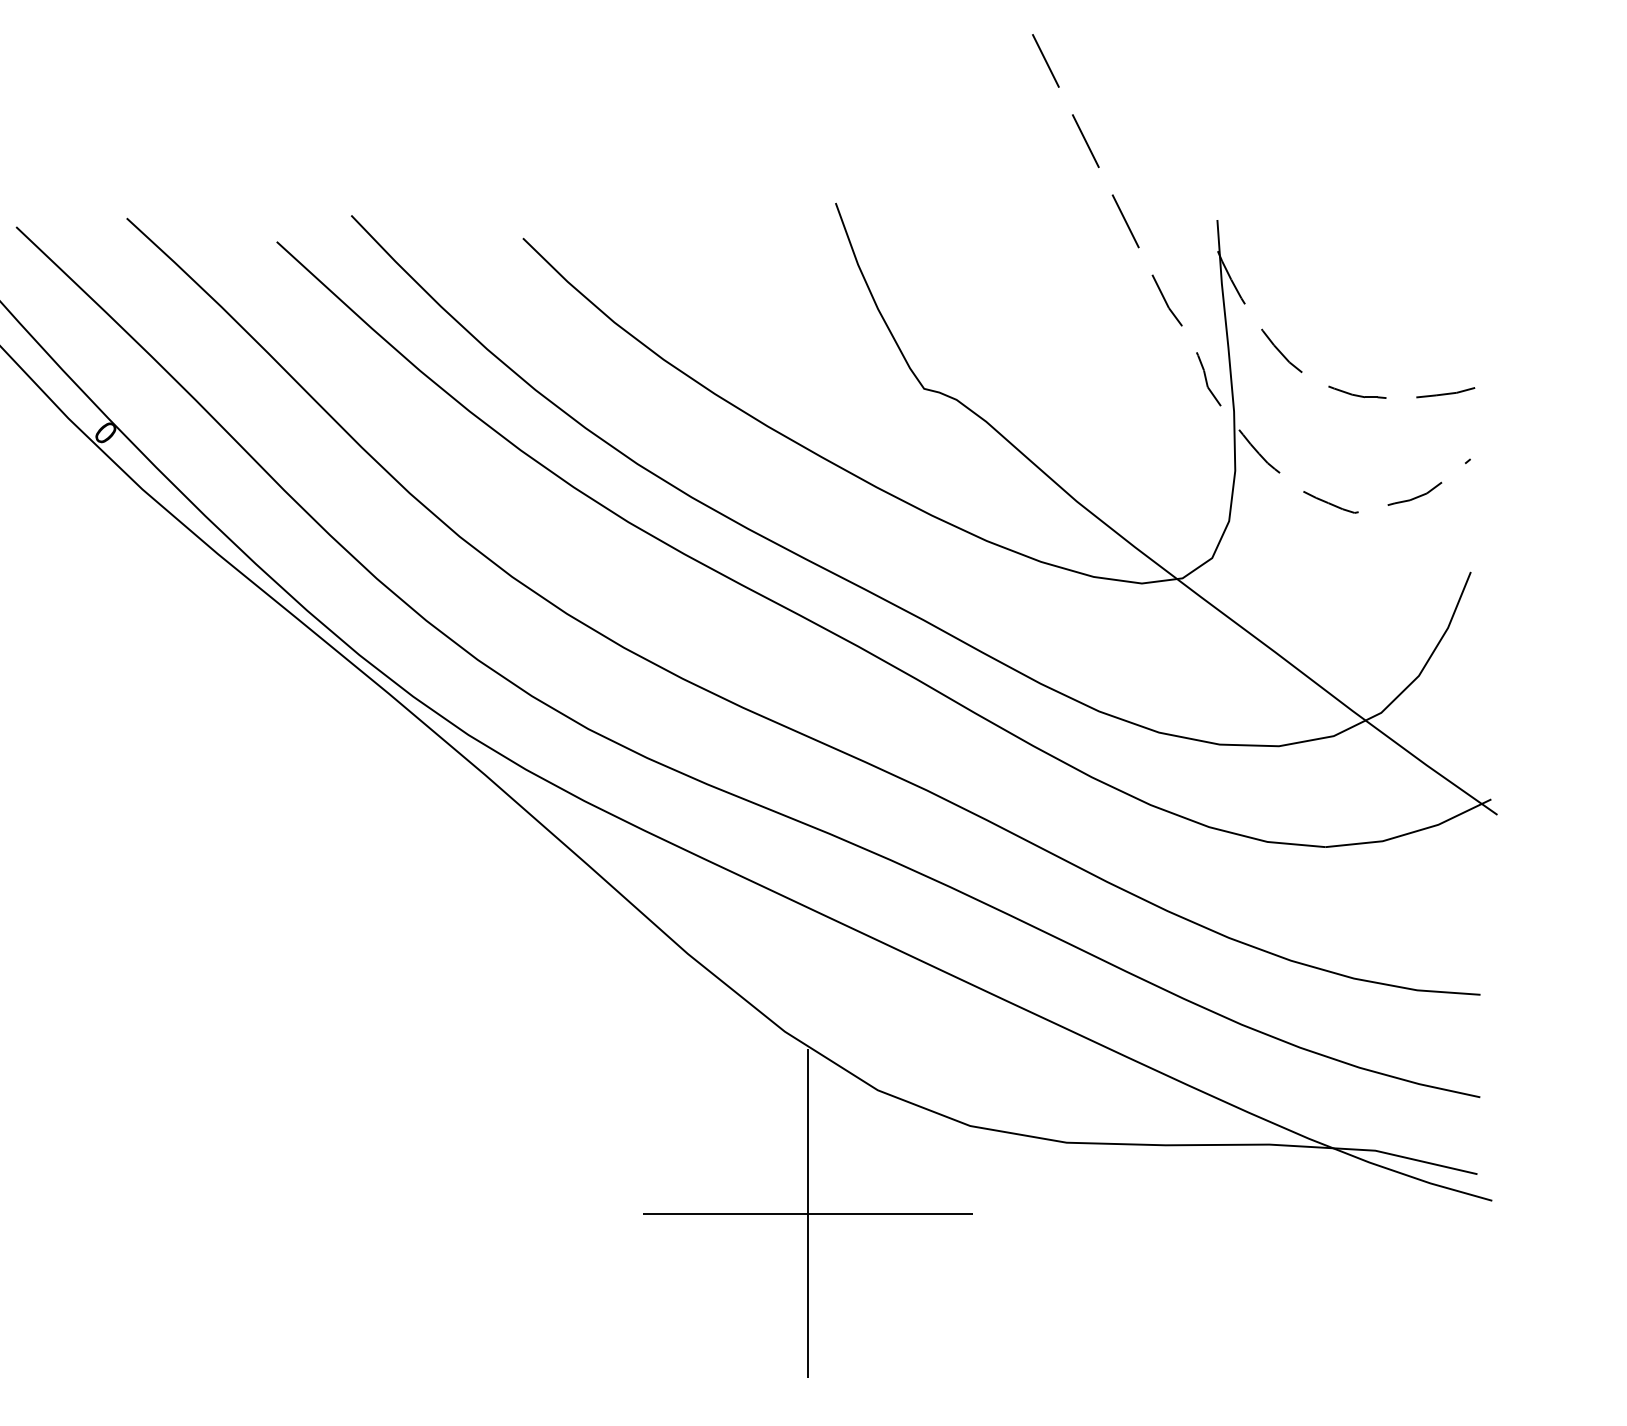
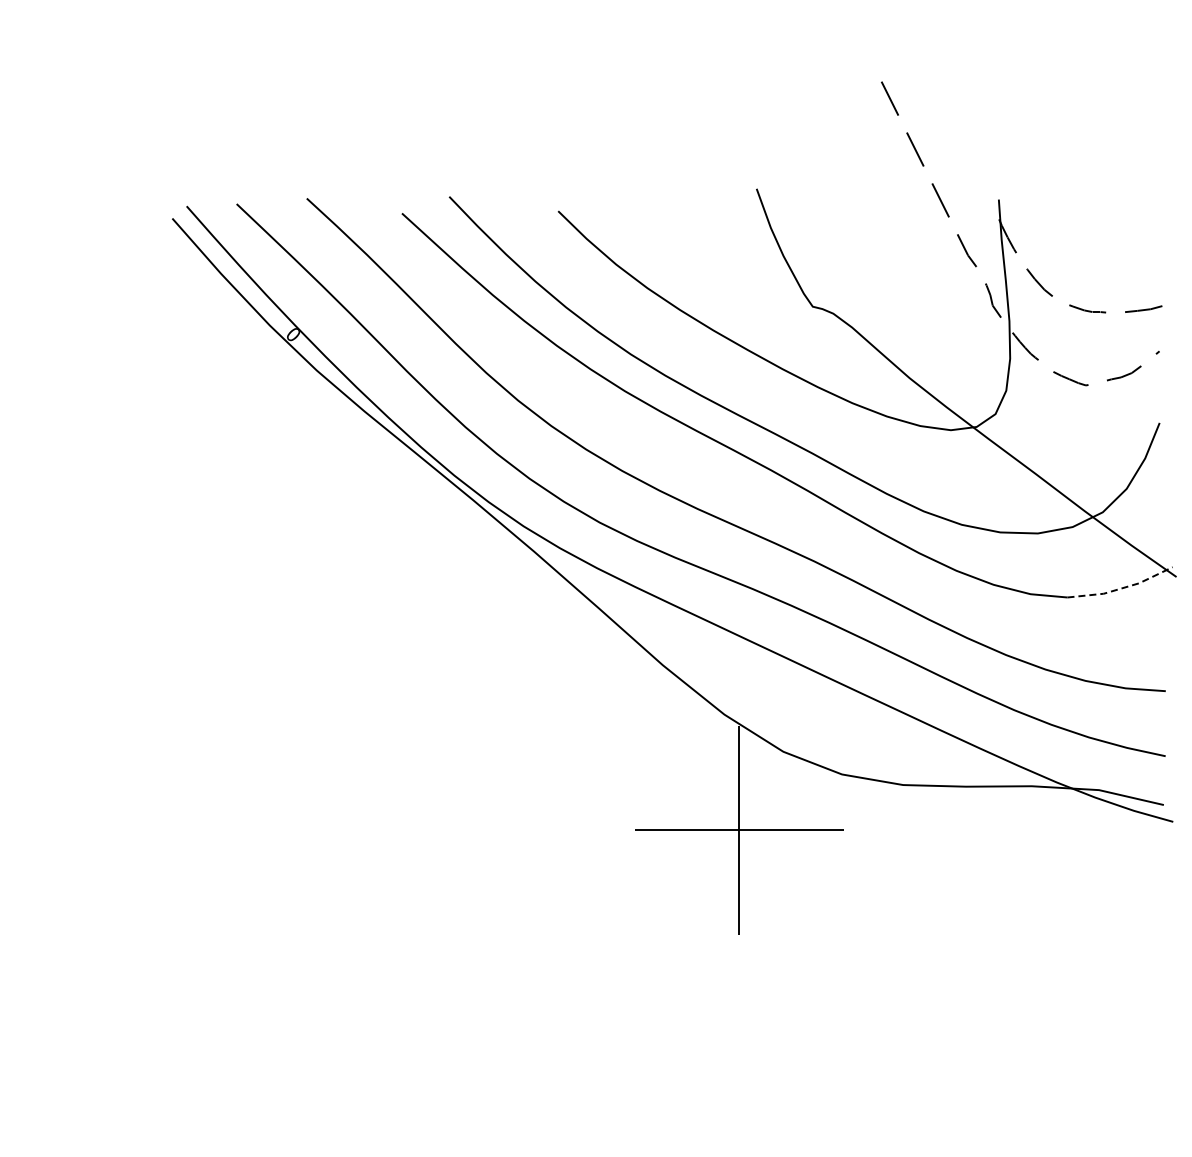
line: (1410, 832) -> (1121, 588), solid -> dashed

